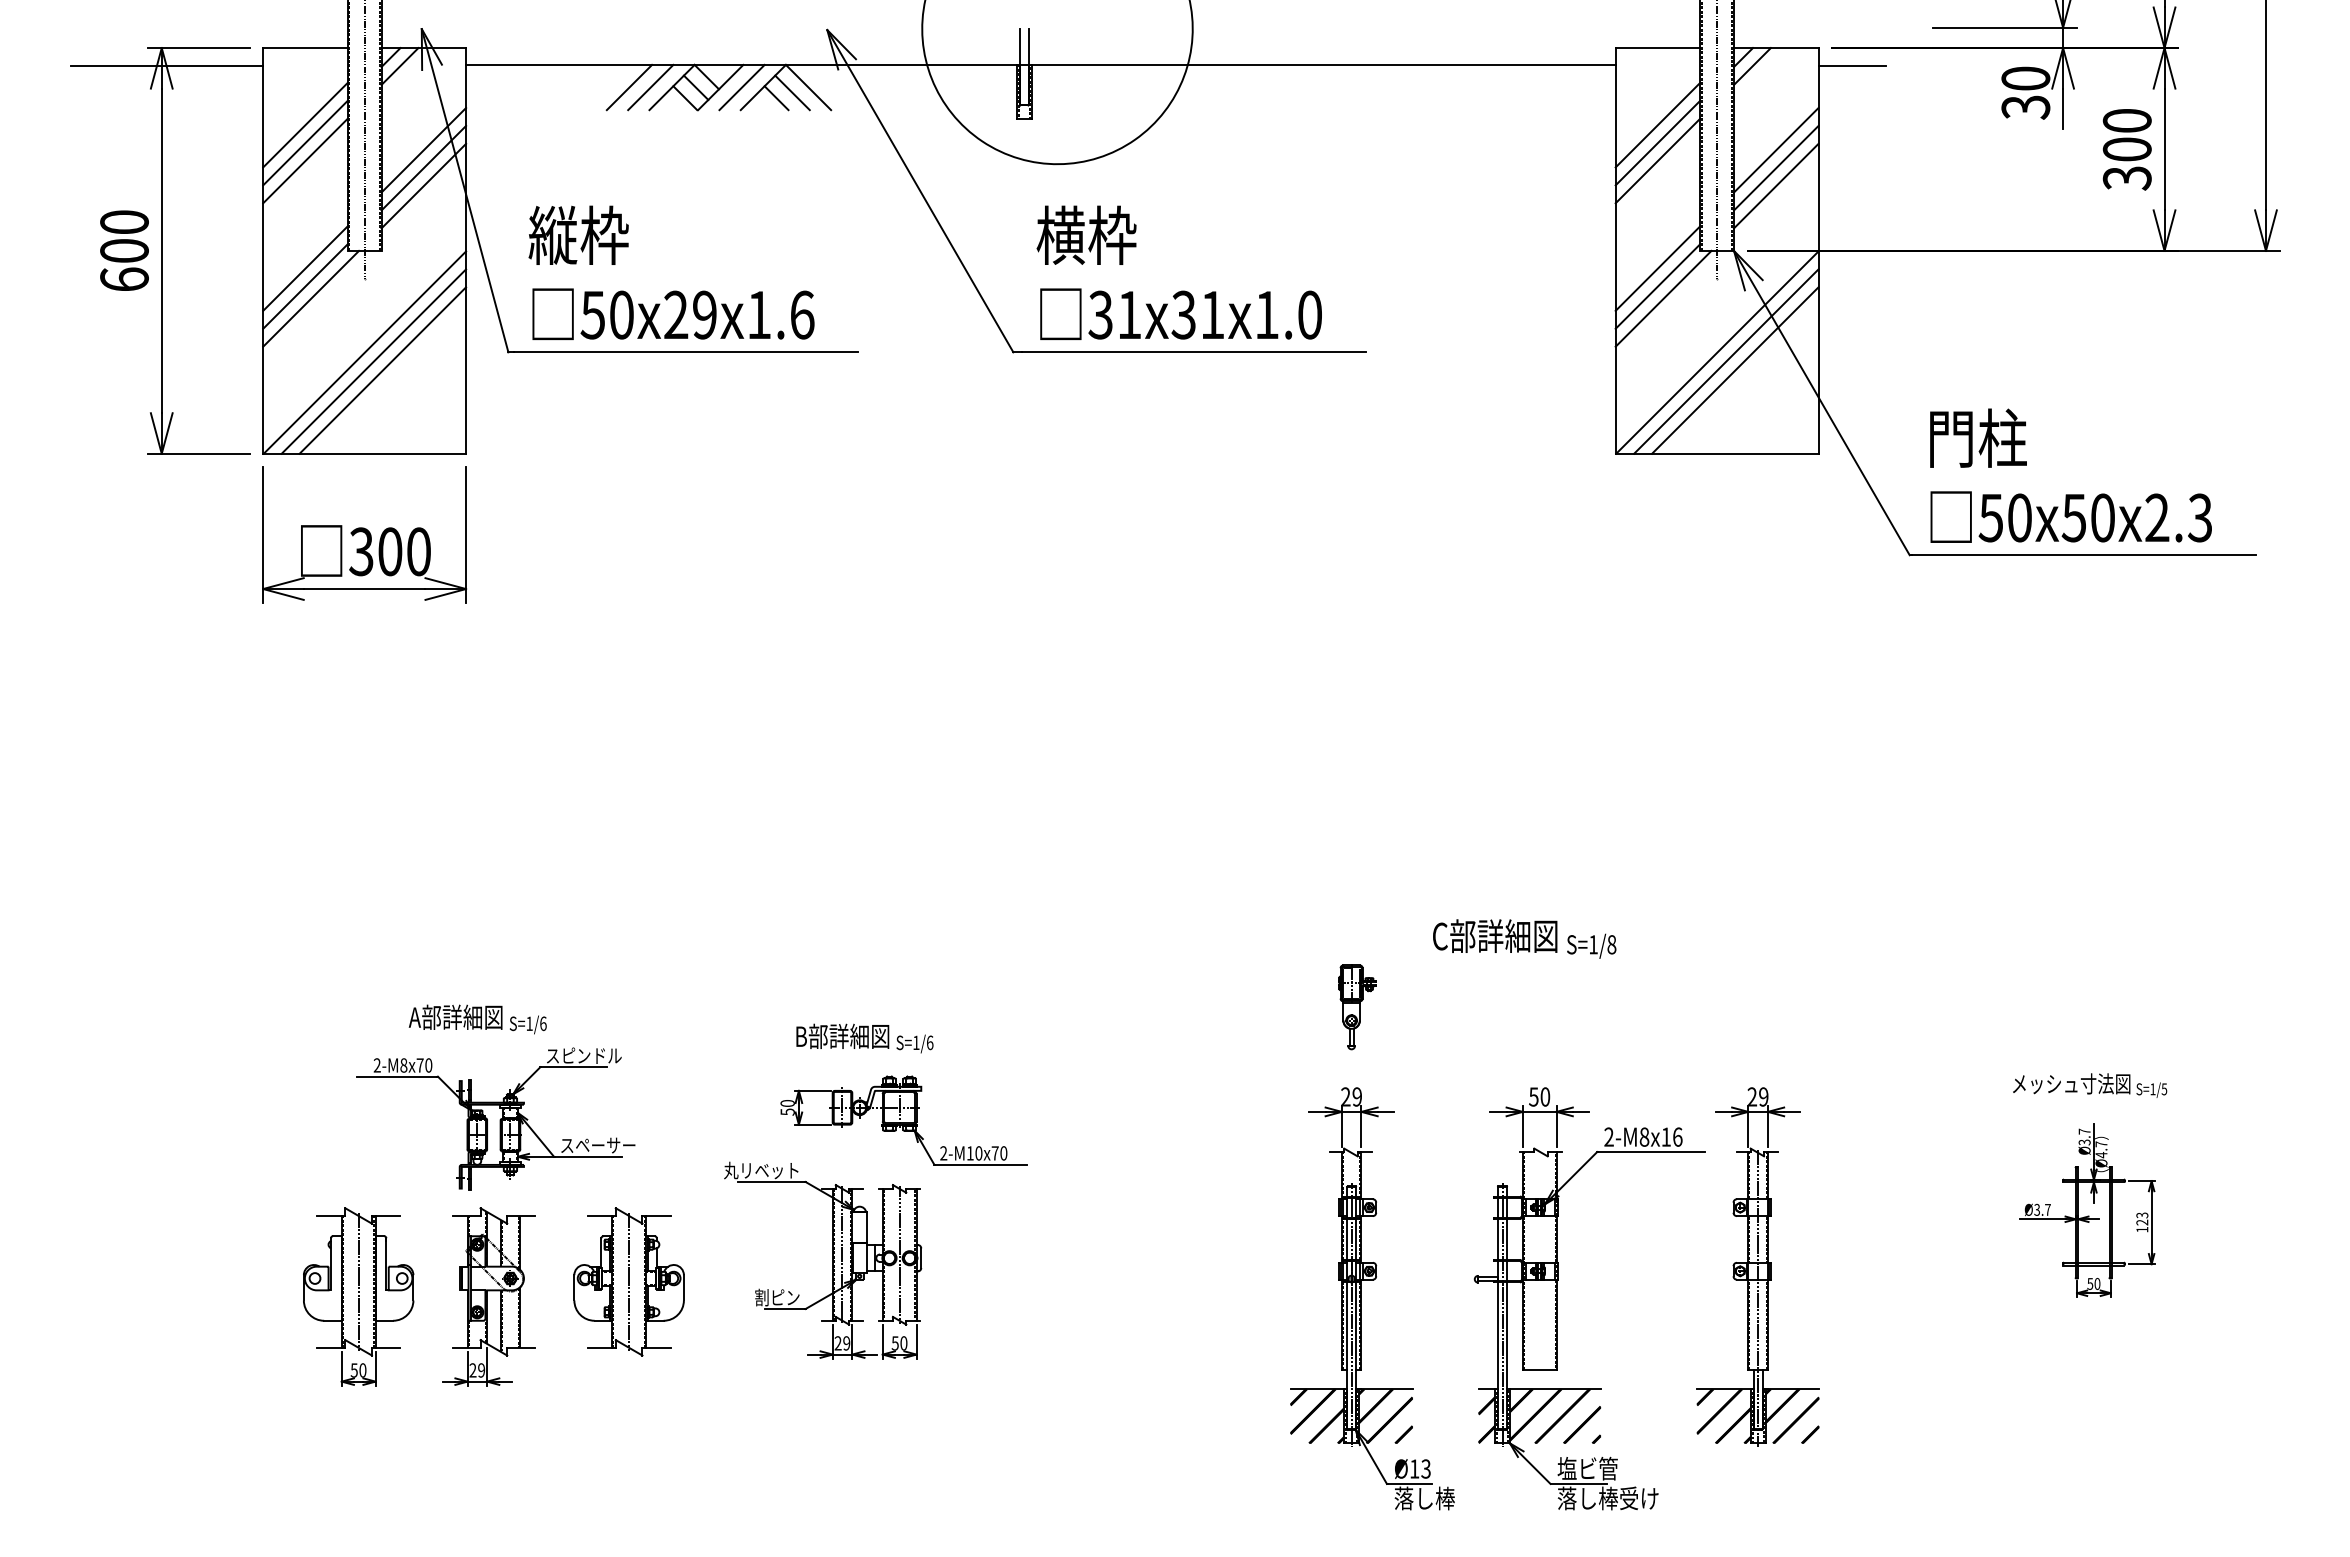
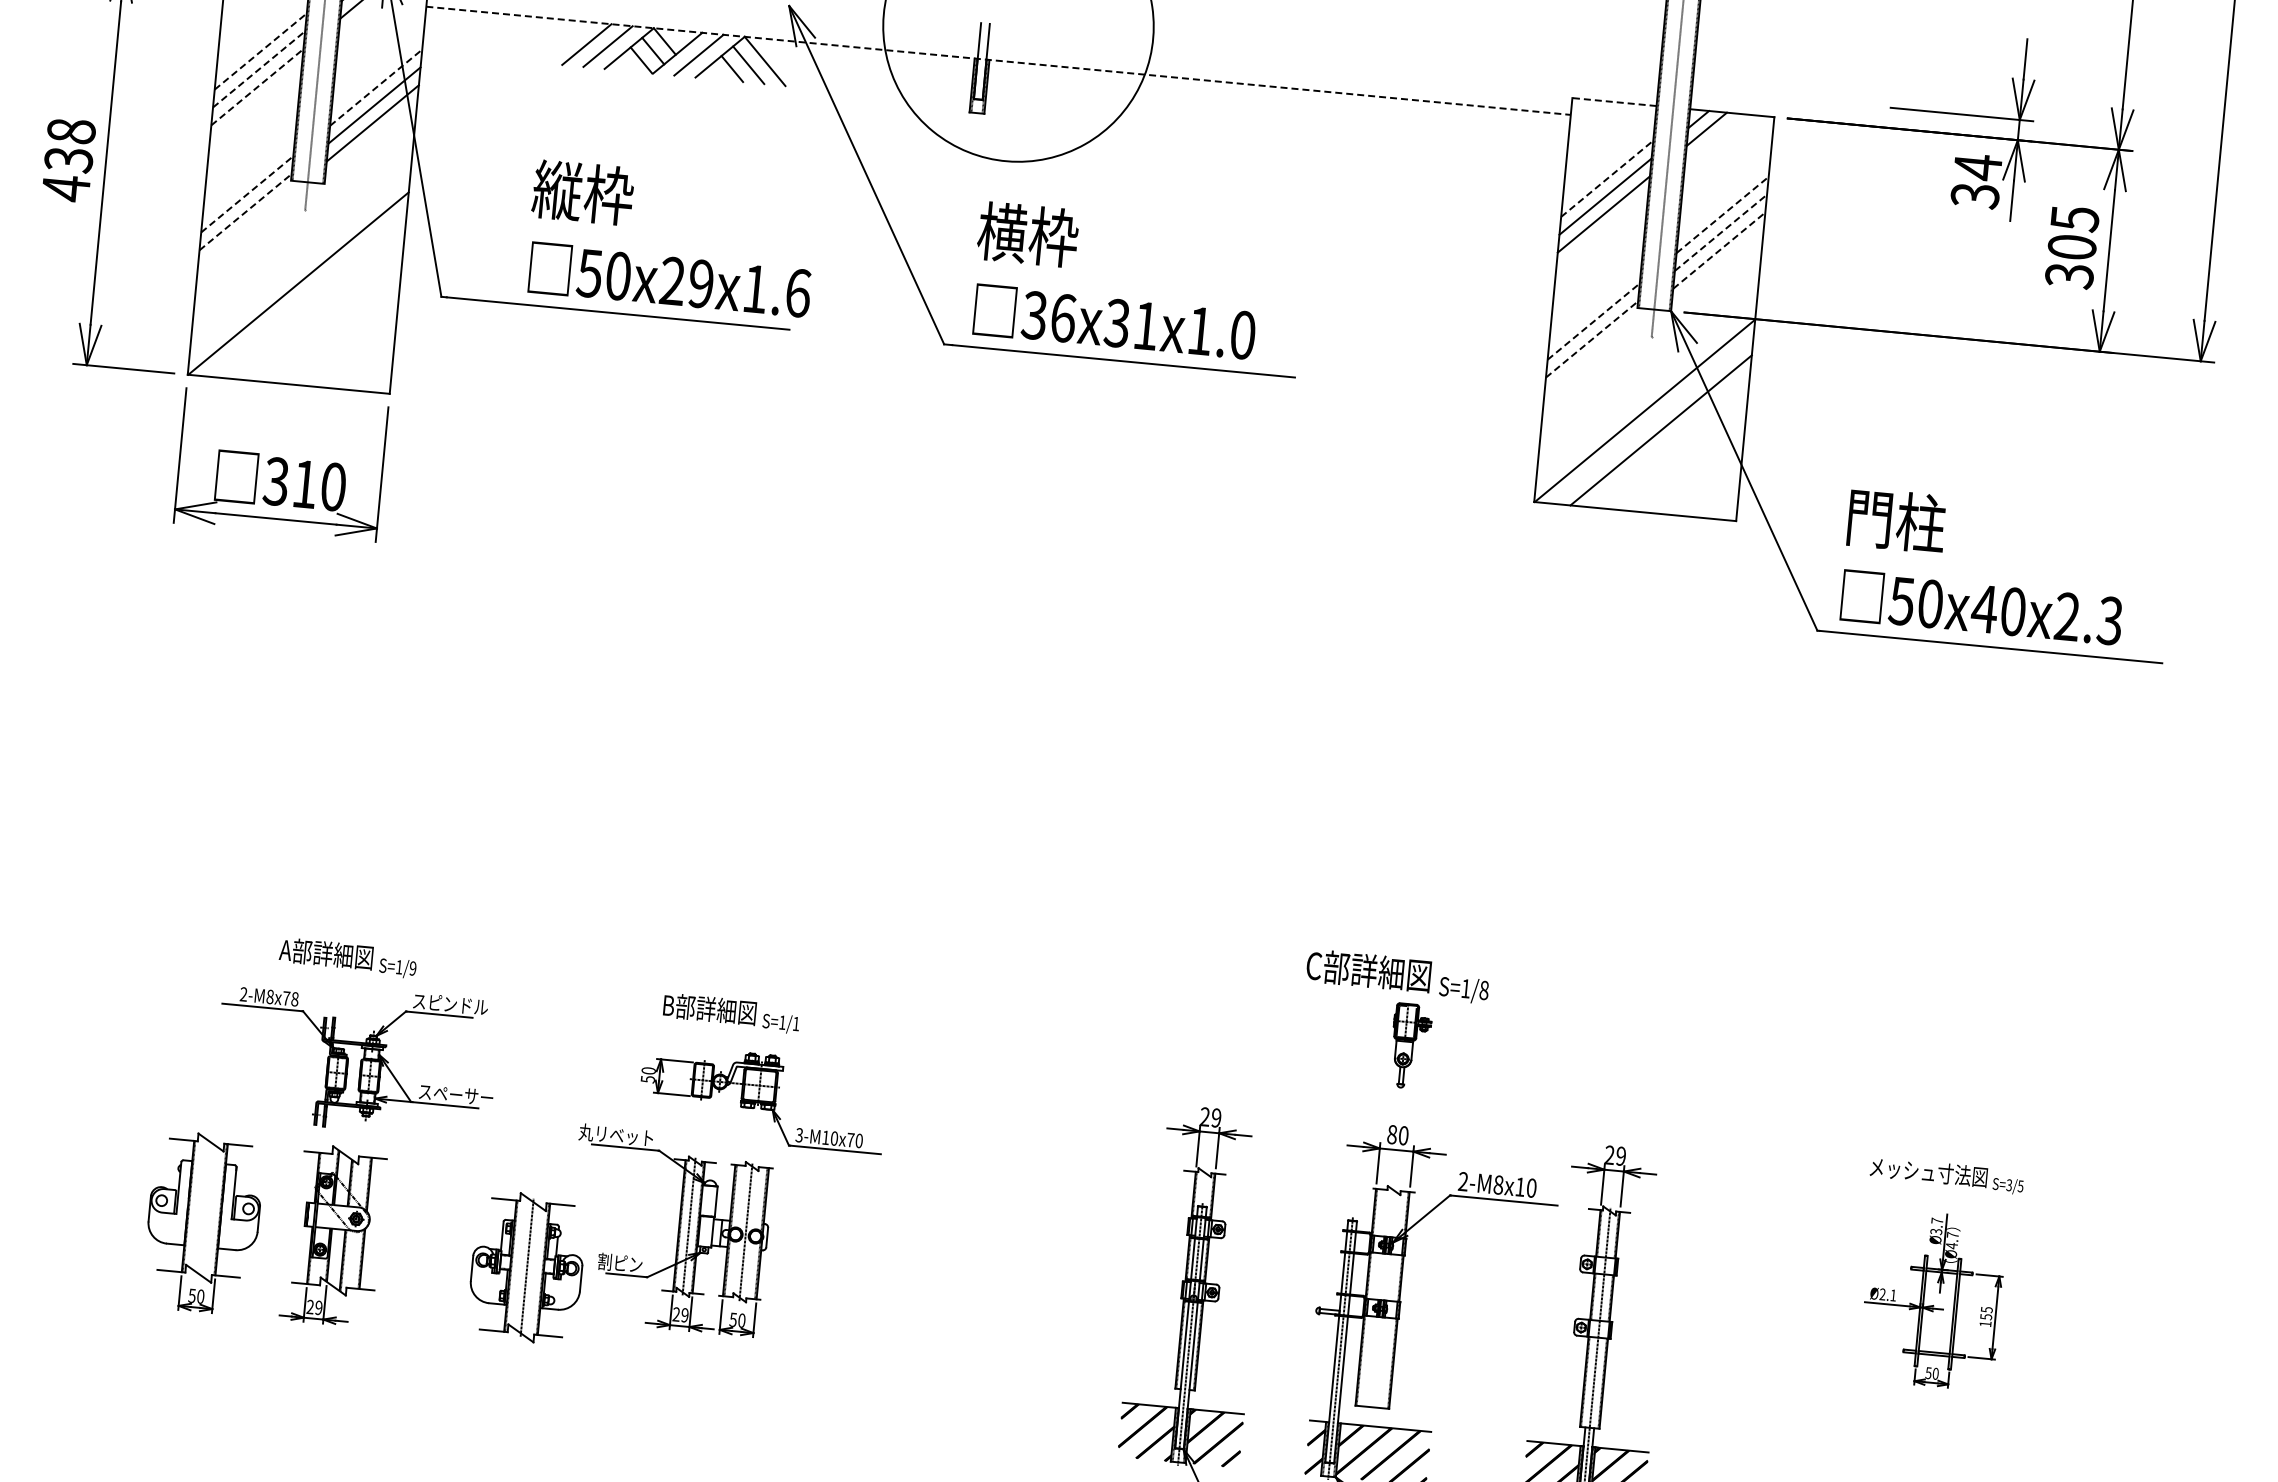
line: (1657, 48) -> (1614, 102), solid -> dashed
line: (1040, 64) -> (998, 60), solid -> dashed
line: (1852, 65) -> (1806, 137), removed
text: (2025, 78) -> (1977, 166), 30 -> 34
text: (2126, 121) -> (2074, 219), 300 -> 305
line: (305, 125) -> (260, 51), solid -> dashed
line: (1657, 125) -> (1606, 179), solid -> dashed
line: (305, 143) -> (259, 69), solid -> dashed
line: (423, 150) -> (375, 87), solid -> dashed
line: (1776, 150) -> (1722, 215), solid -> dashed
line: (305, 161) -> (257, 87), solid -> dashed
line: (1776, 168) -> (1721, 233), solid -> dashed
line: (1776, 186) -> (1719, 251), solid -> dashed
text: (124, 251) -> (68, 160), 600 -> 438
line: (305, 268) -> (247, 194), solid -> dashed
line: (1657, 268) -> (1593, 321), solid -> dashed
text: (671, 272) -> (672, 238), moved
line: (305, 286) -> (245, 212), solid -> dashed
line: (1657, 286) -> (1591, 339), solid -> dashed
line: (311, 298) -> (250, 224), removed
line: (1663, 298) -> (1596, 351), removed
text: (1129, 314) -> (1063, 317), 31x31x1.0 -> 36x31x1.0
line: (373, 361) -> (306, 293), removed
line: (1726, 361) -> (1653, 420), removed
line: (382, 370) -> (314, 303), removed
text: (2074, 518) -> (1984, 609), 50x50x2.3 -> 50x40x2.3
text: (390, 551) -> (305, 484), 300 -> 310
part: (1357, 1007) -> (1410, 1046), moved
text: (543, 1023) -> (413, 968), S=1/6 -> S=1/9
text: (930, 1042) -> (796, 1023), S=1/6 -> S=1/1
text: (428, 1065) -> (294, 999), 2-M8x70 -> 2-M8x78
text: (2152, 1089) -> (2008, 1185), S=1/5 -> S=3/5
text: (1533, 1096) -> (1391, 1134), 50 -> 80
text: (1677, 1136) -> (1531, 1187), 2-M8x16 -> 2-M8x10
text: (943, 1153) -> (799, 1135), 2-M10x70 -> 3-M10x70
text: (2042, 1209) -> (1888, 1294), Ø3.7 -> Ø2.1
text: (2142, 1218) -> (1986, 1312), 123 -> 155
line: (358, 1281) -> (204, 1207), removed
part: (628, 1281) -> (526, 1267), moved

